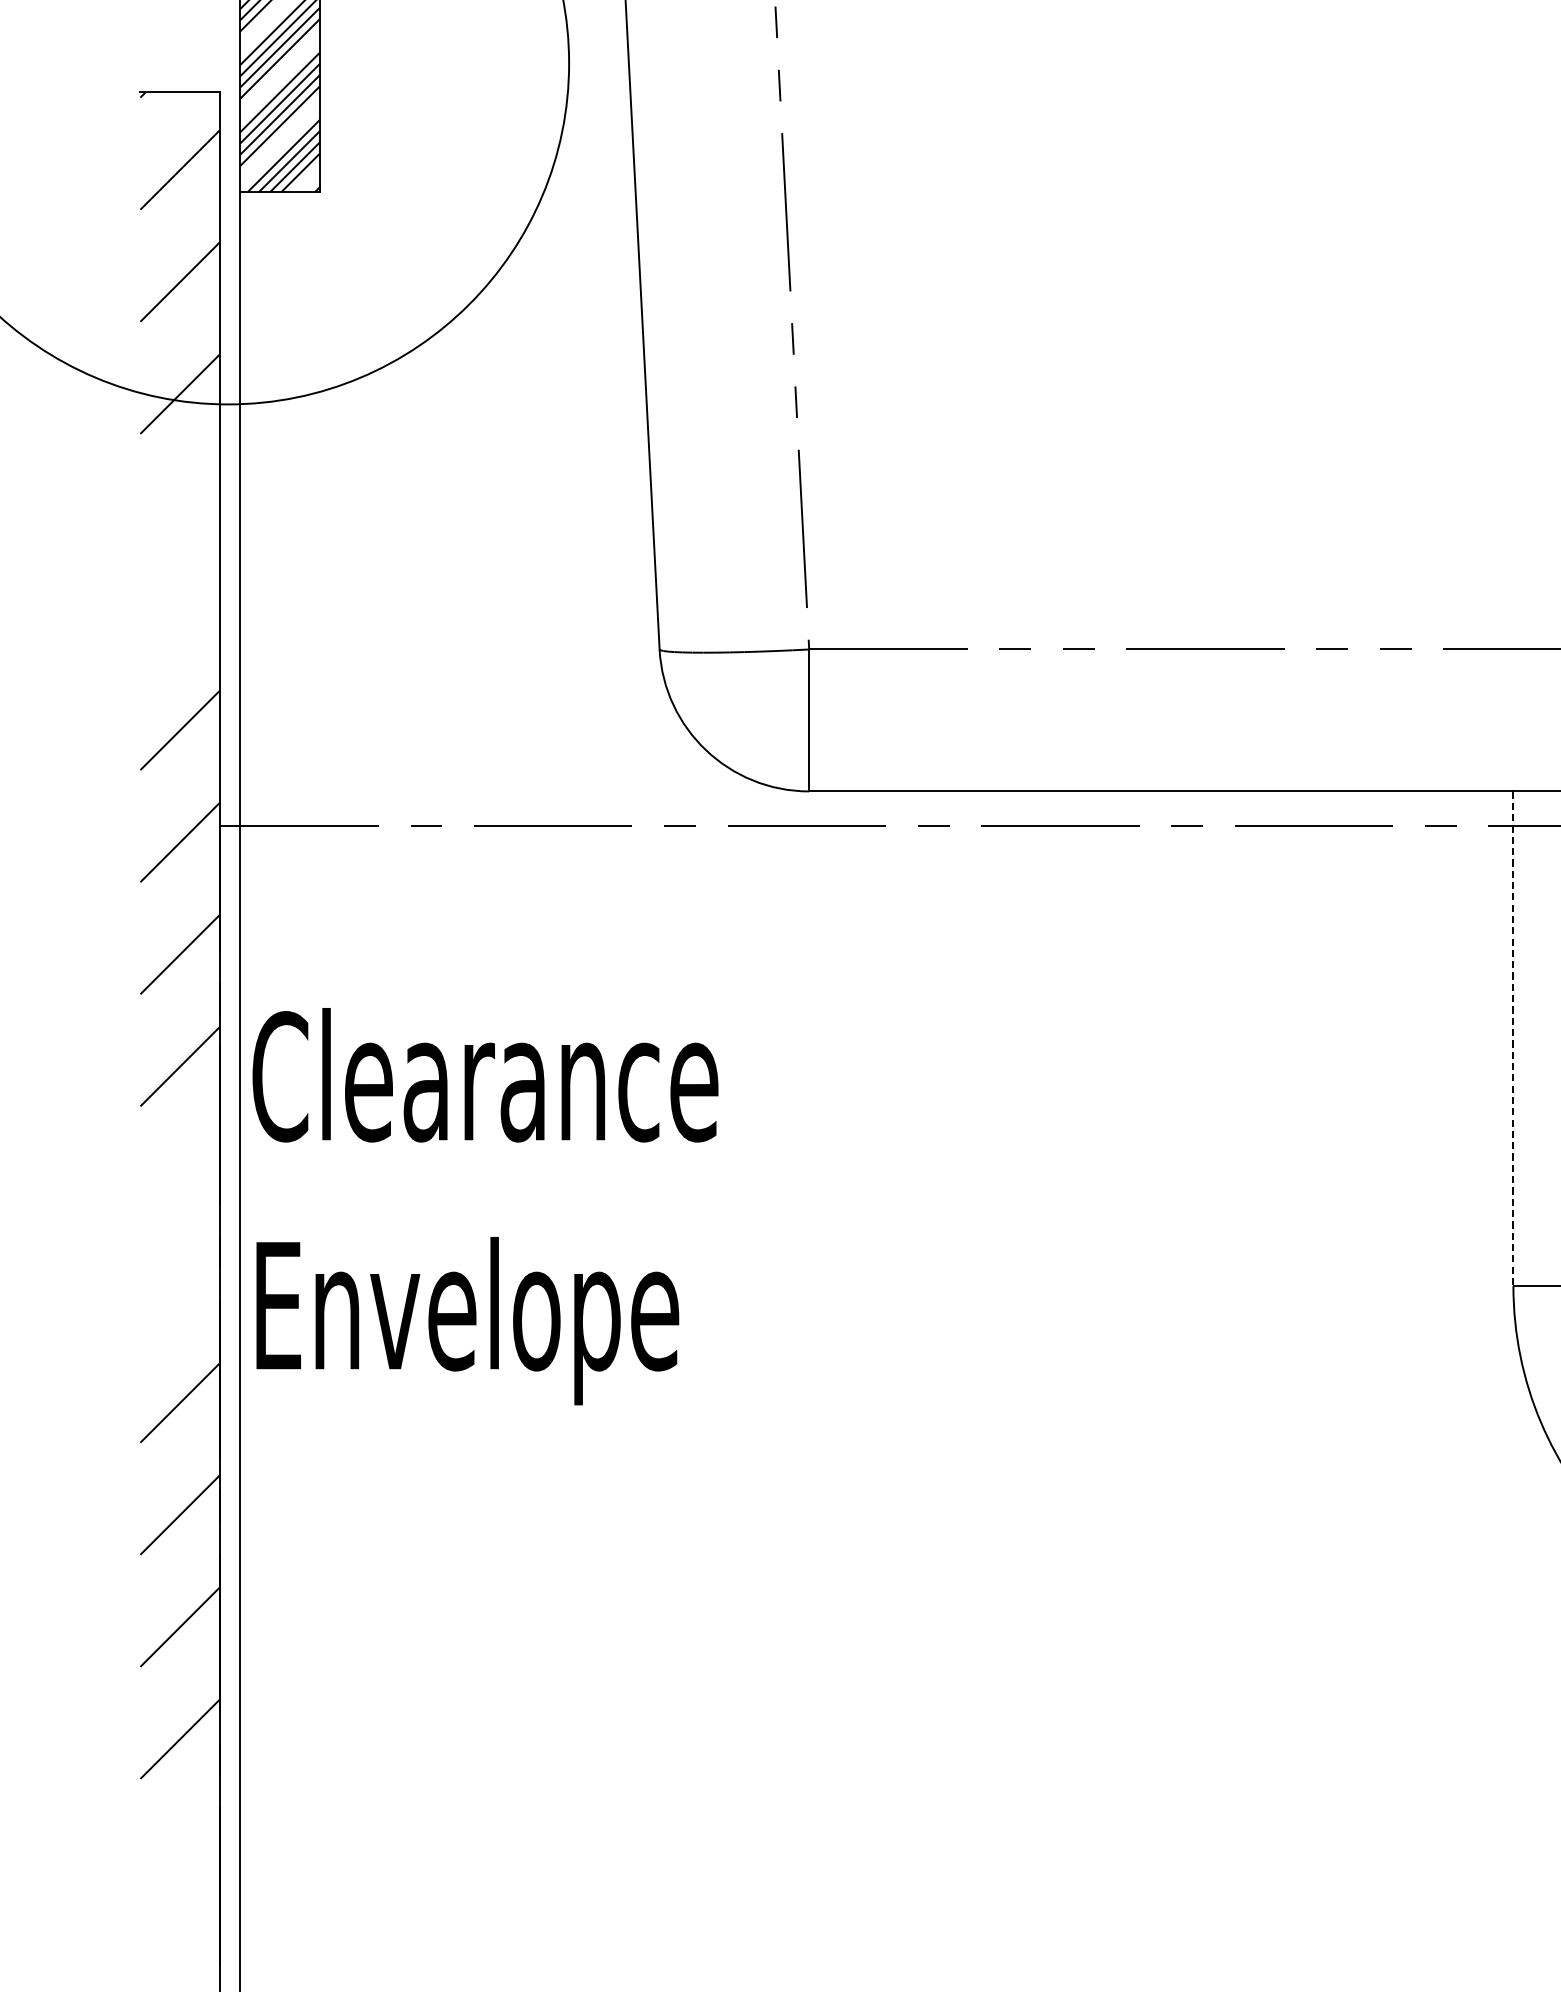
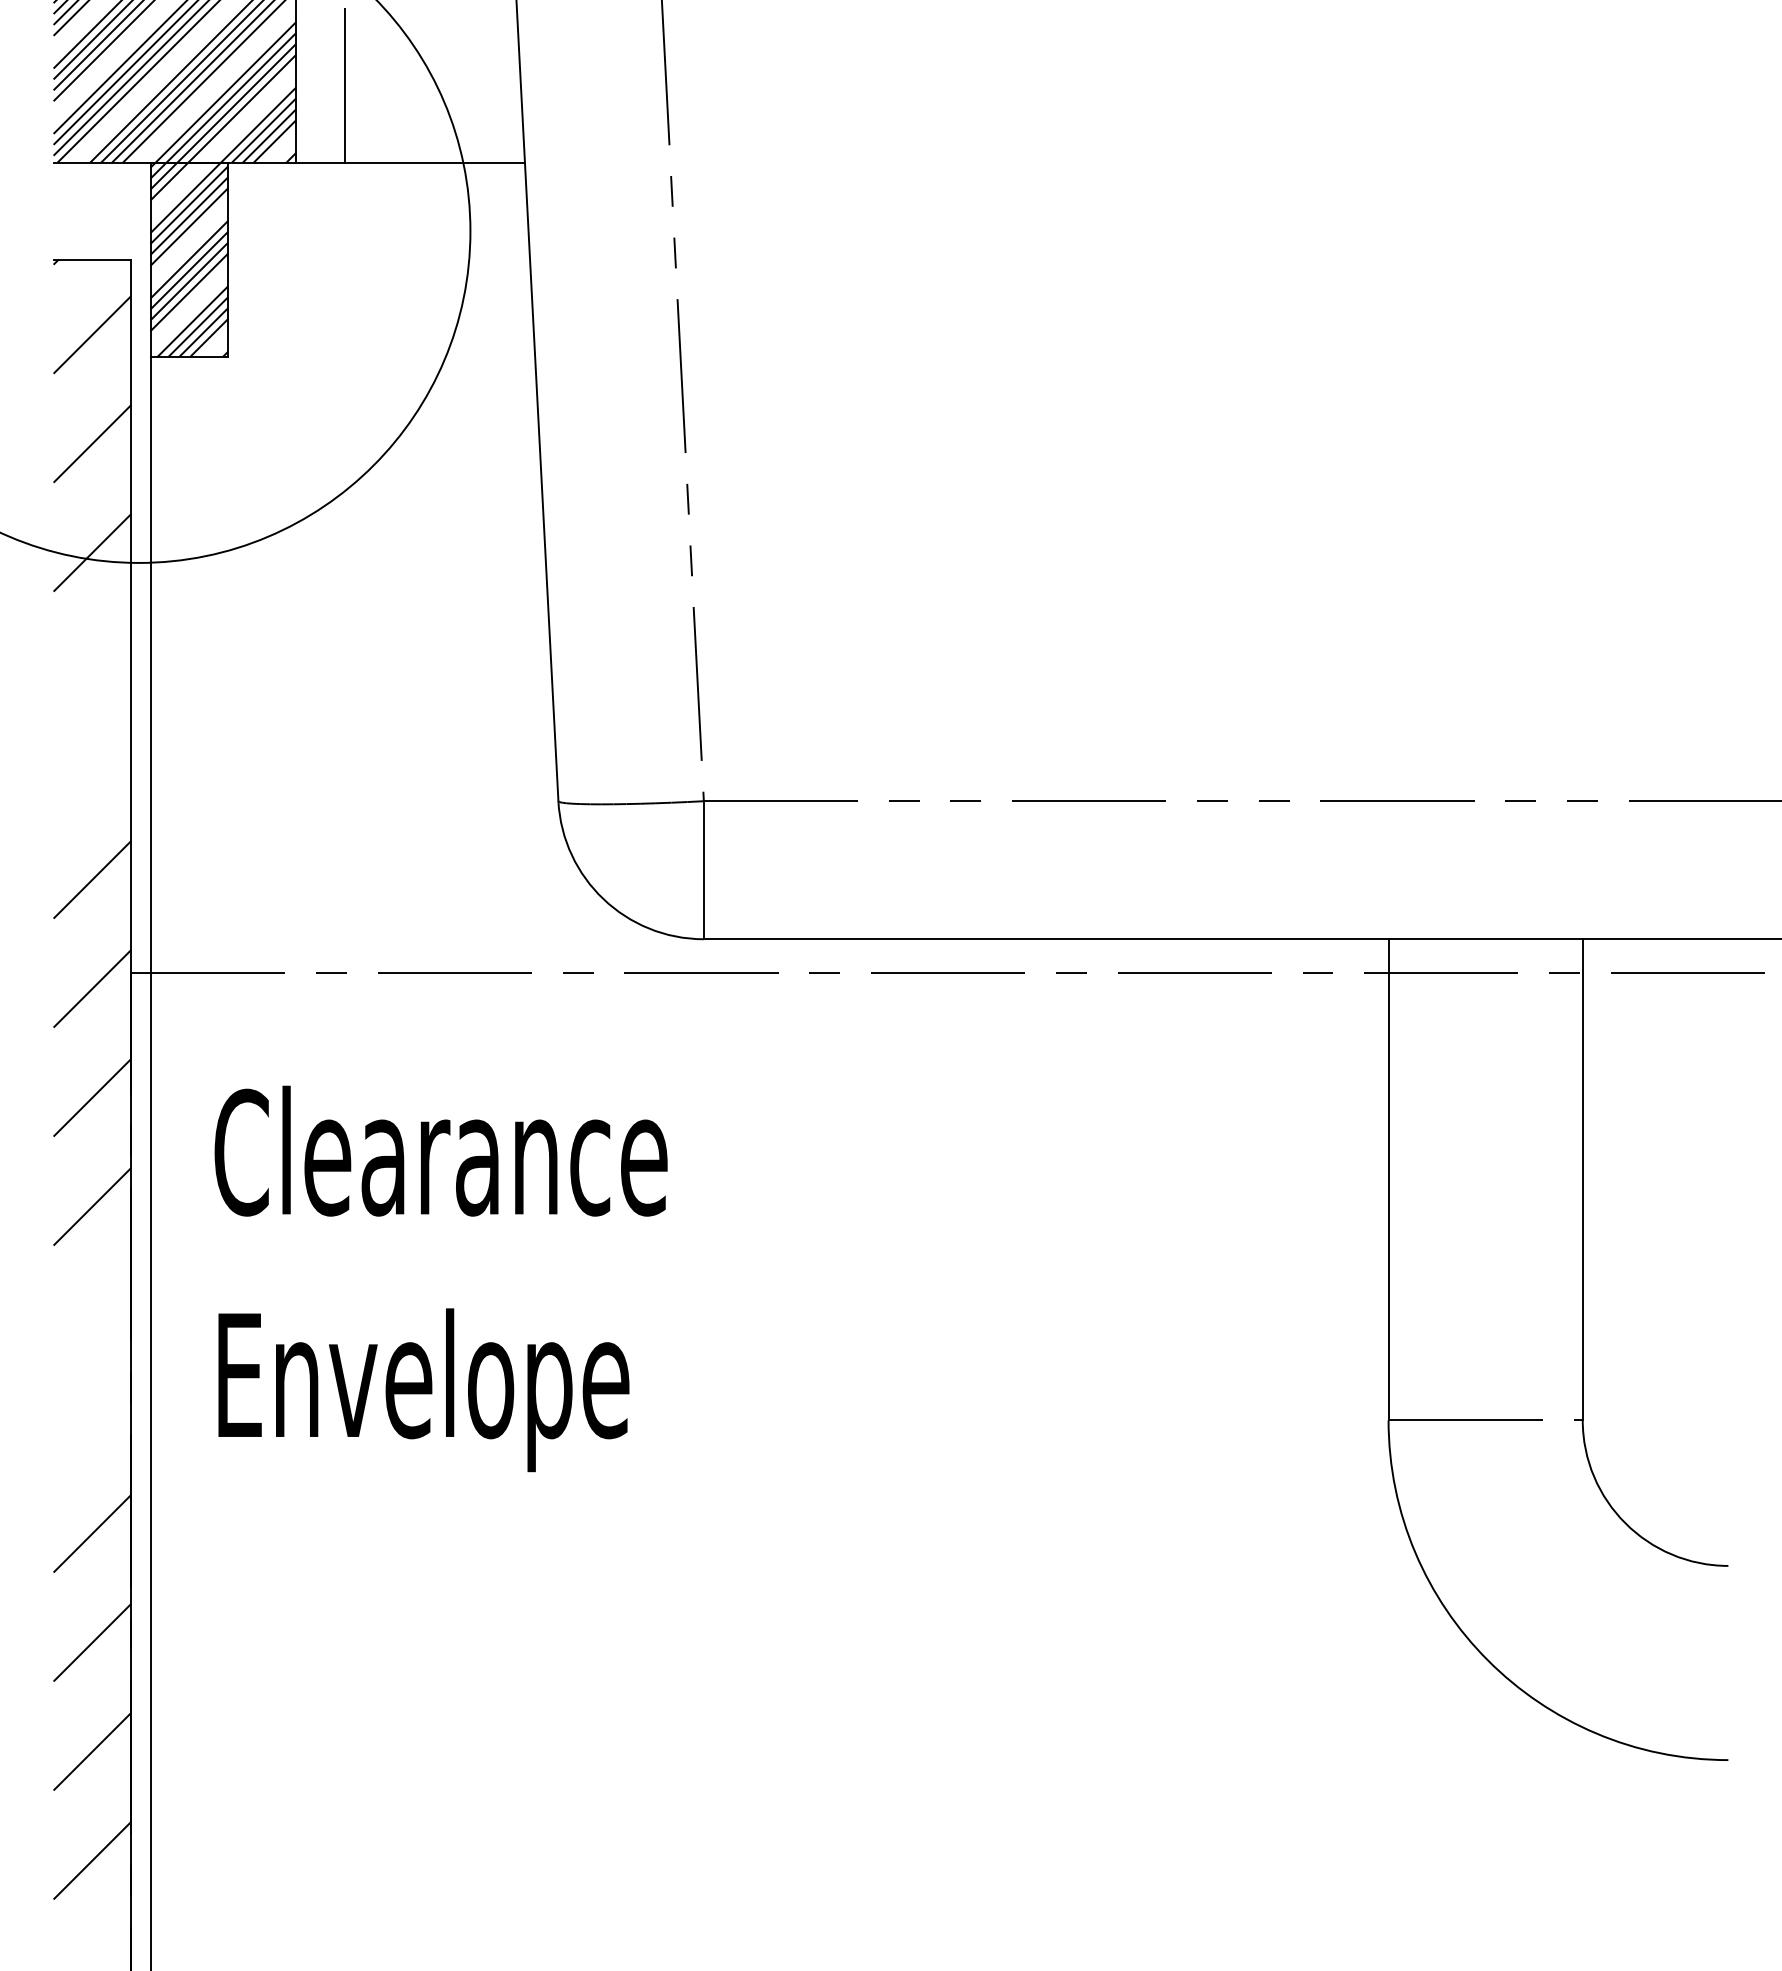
line: (1513, 1038) -> (1388, 1179), dashed -> solid
text: (484, 1206) -> (440, 1278), moved

